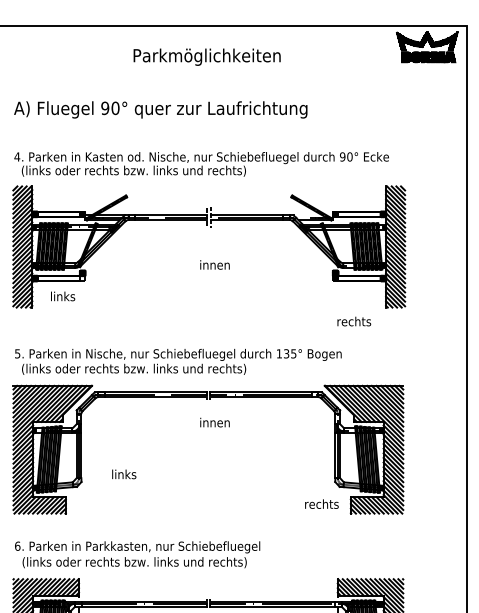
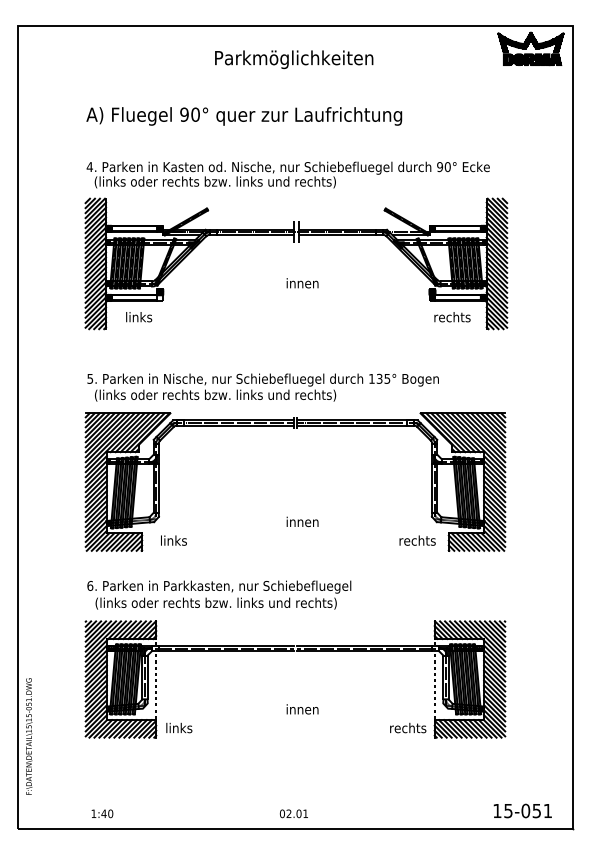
text: (354, 321) -> (452, 317), moved
text: (214, 422) -> (302, 521), moved
text: (123, 474) -> (173, 540), moved

